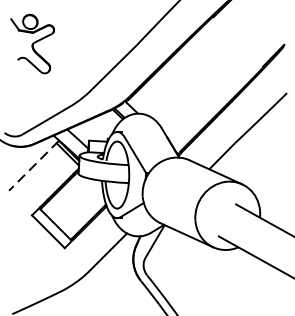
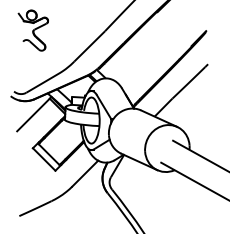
line: (32, 166) -> (33, 114), dashed -> solid

